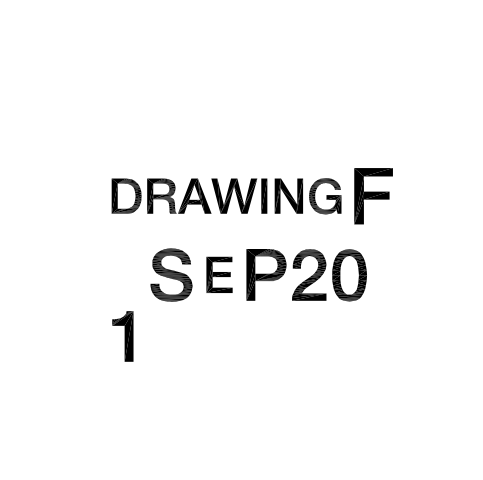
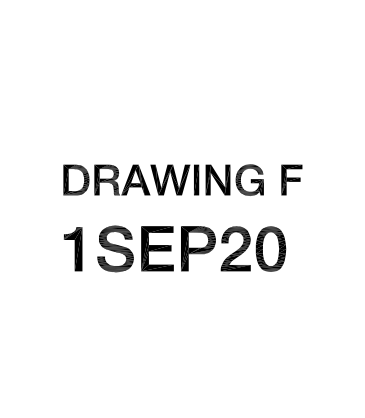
part: (373, 195) -> (291, 179), size x0.62
part: (219, 274) -> (157, 248), size x1.43
part: (122, 336) -> (72, 249), moved

